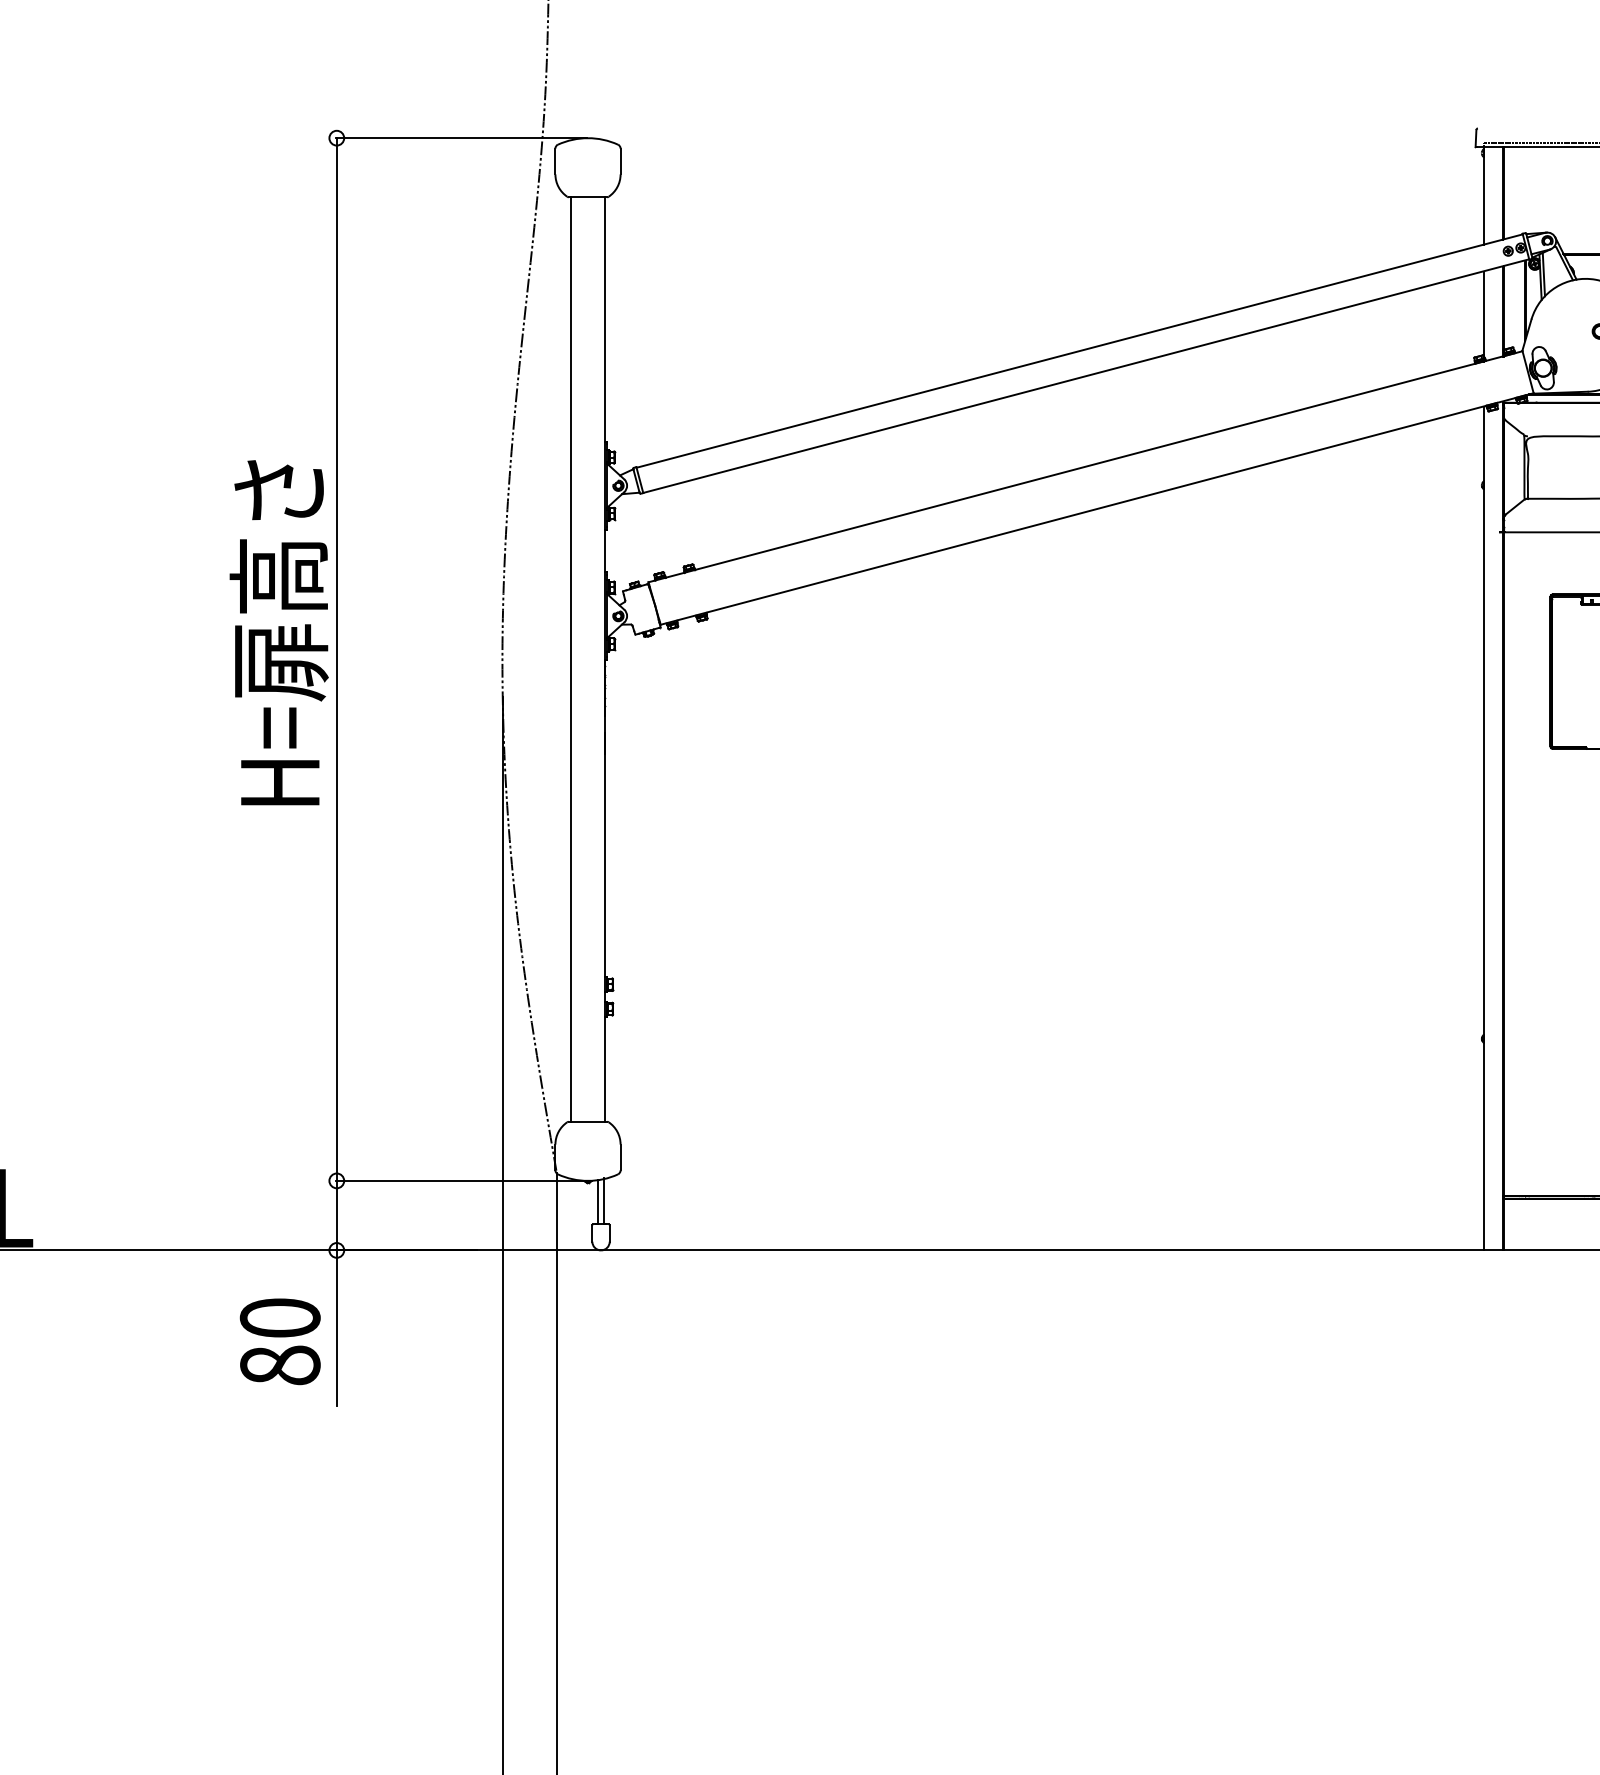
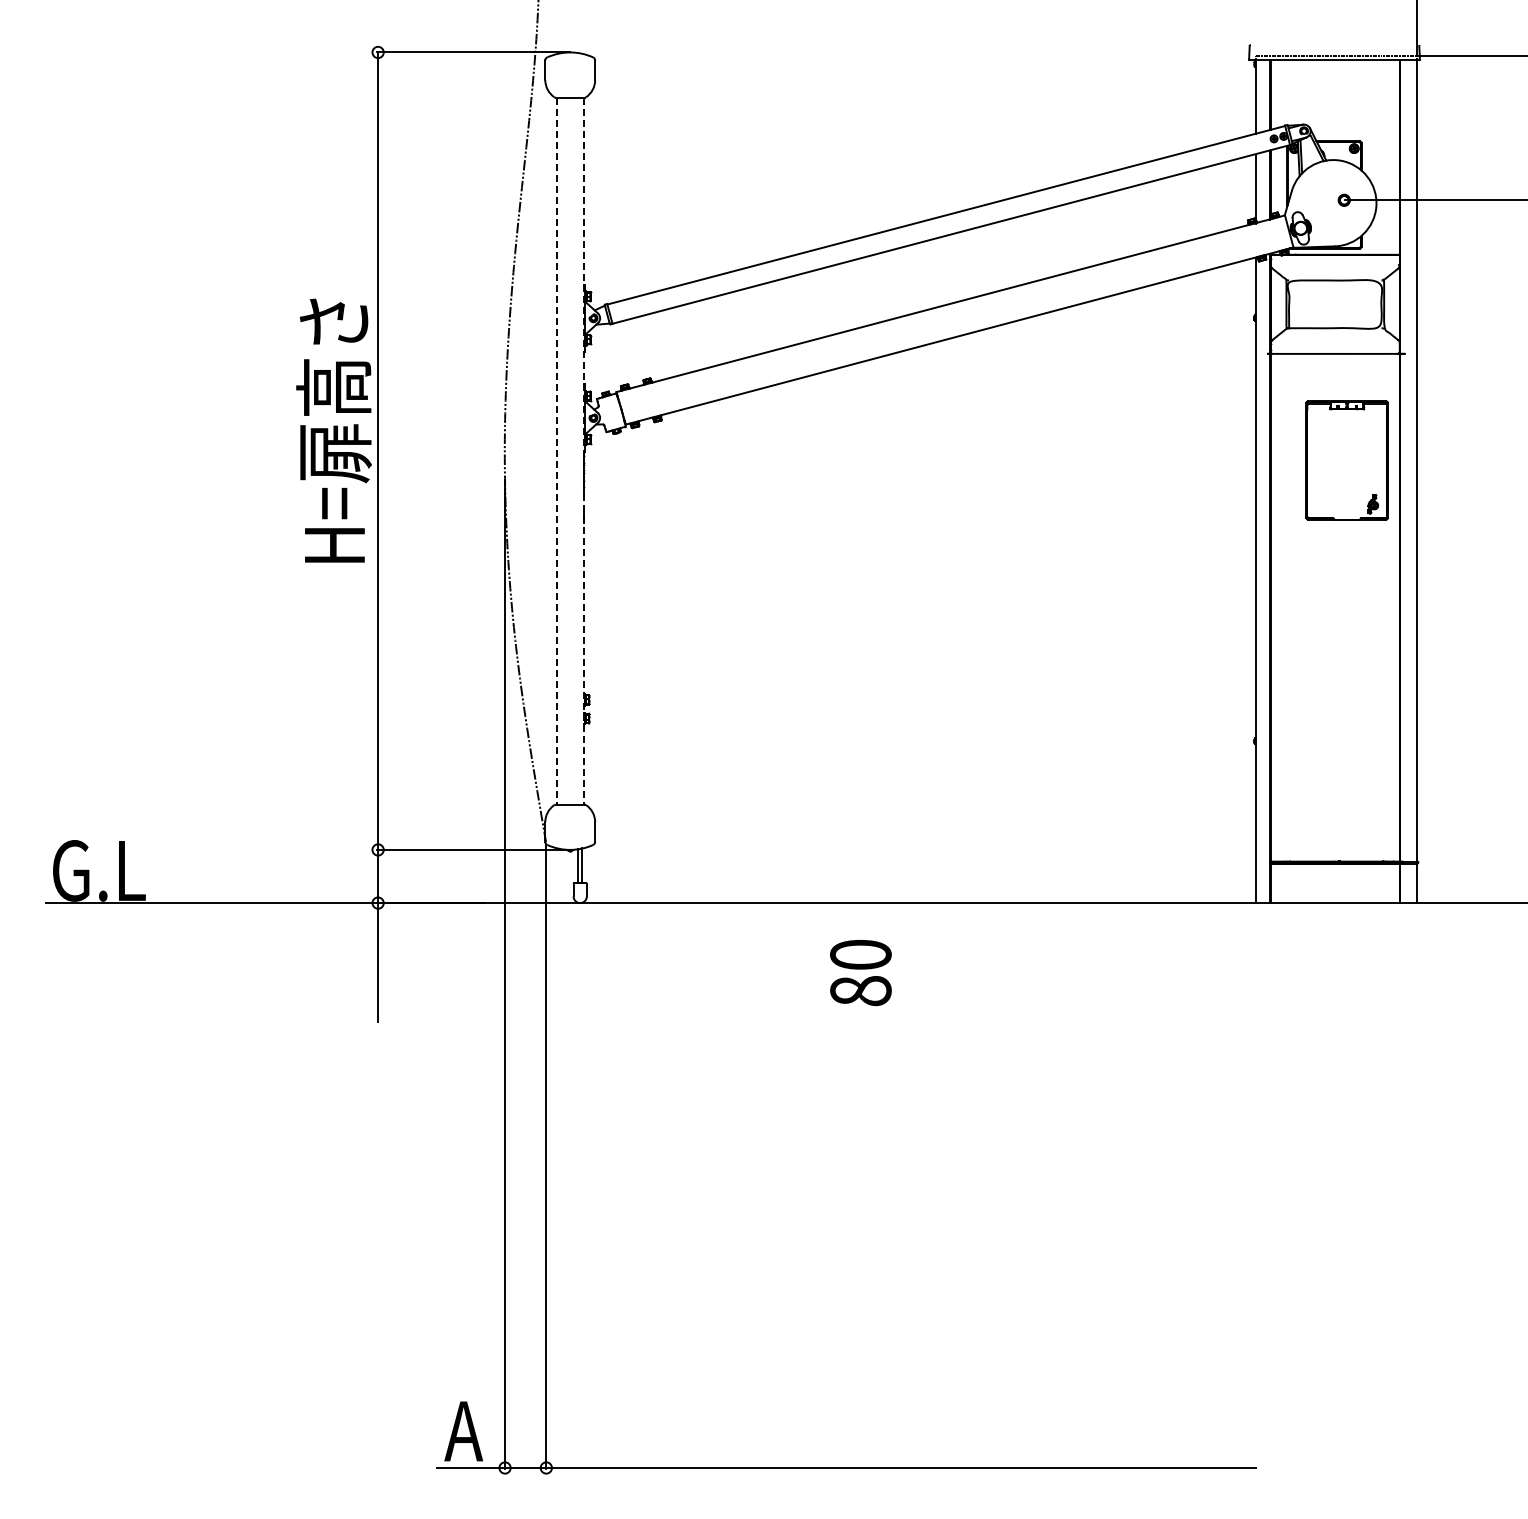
line: (570, 659) -> (556, 451), solid -> dashed
line: (605, 659) -> (583, 451), solid -> dashed
text: (279, 1342) -> (860, 973), moved

